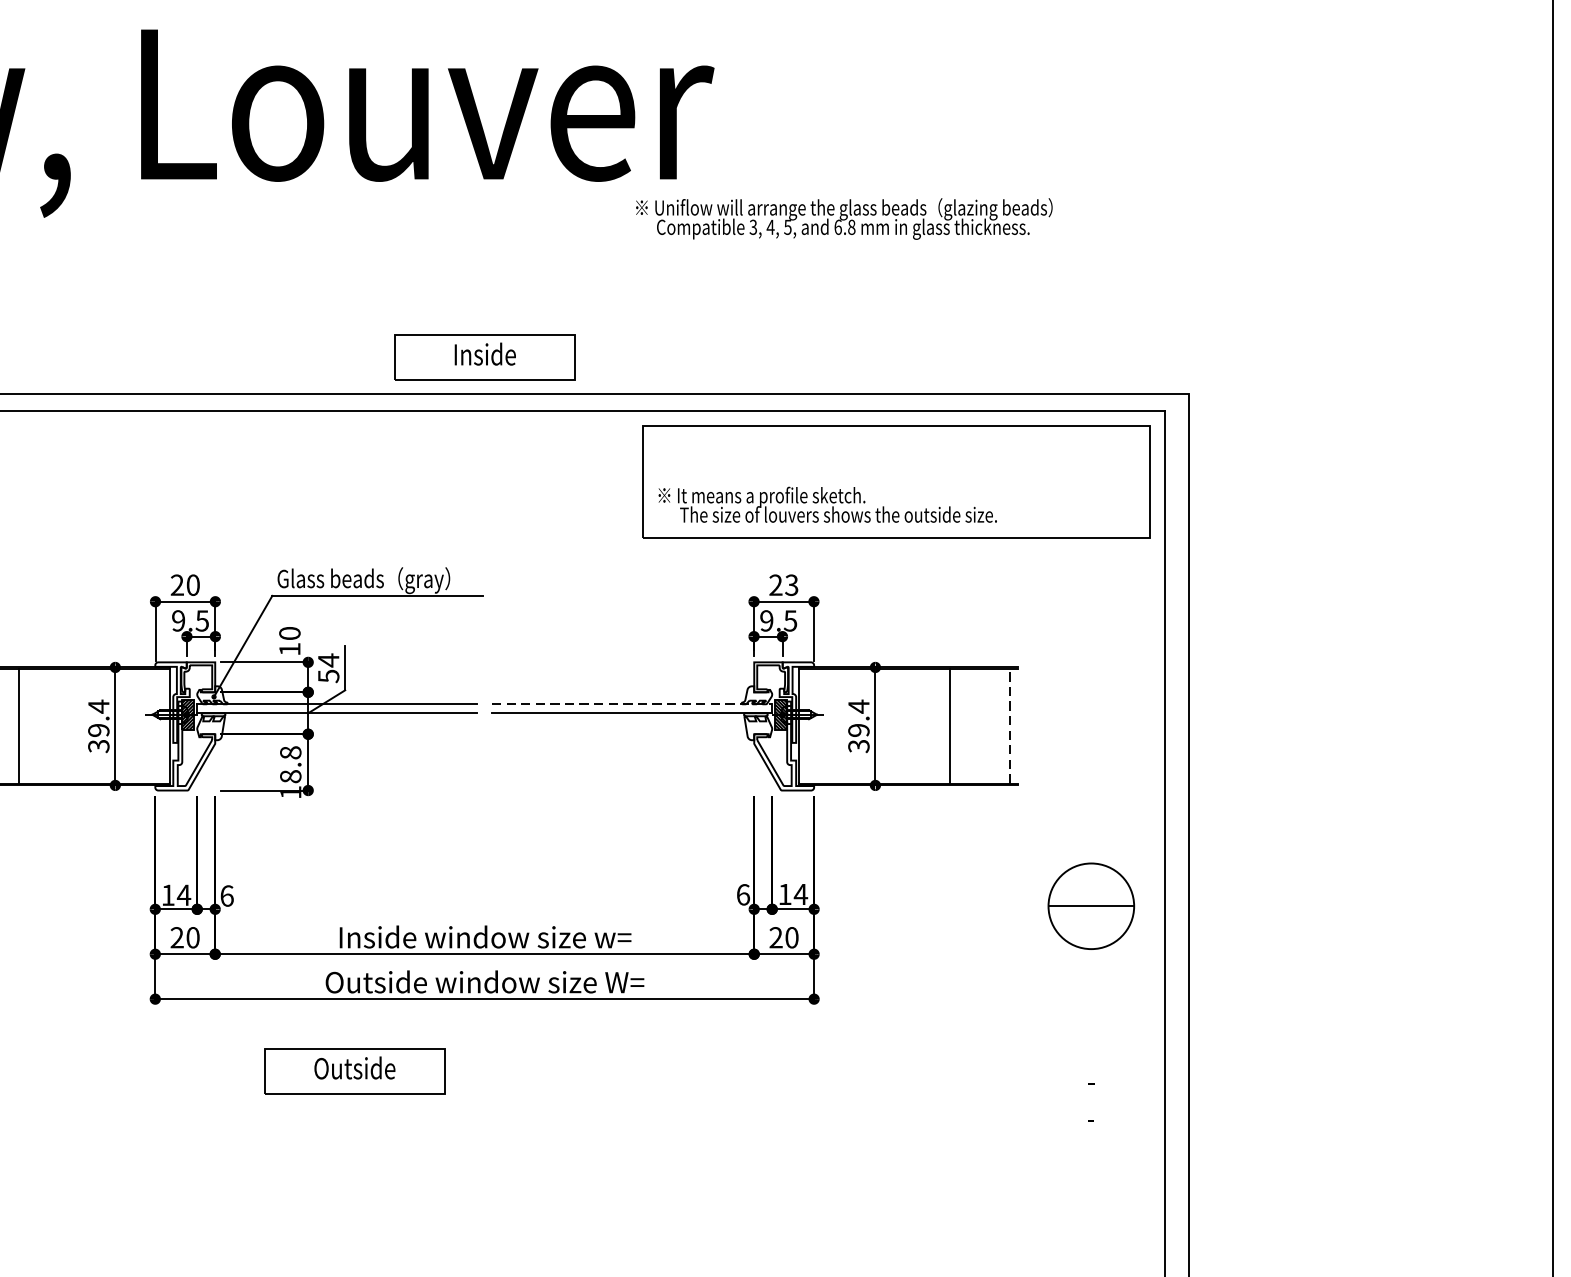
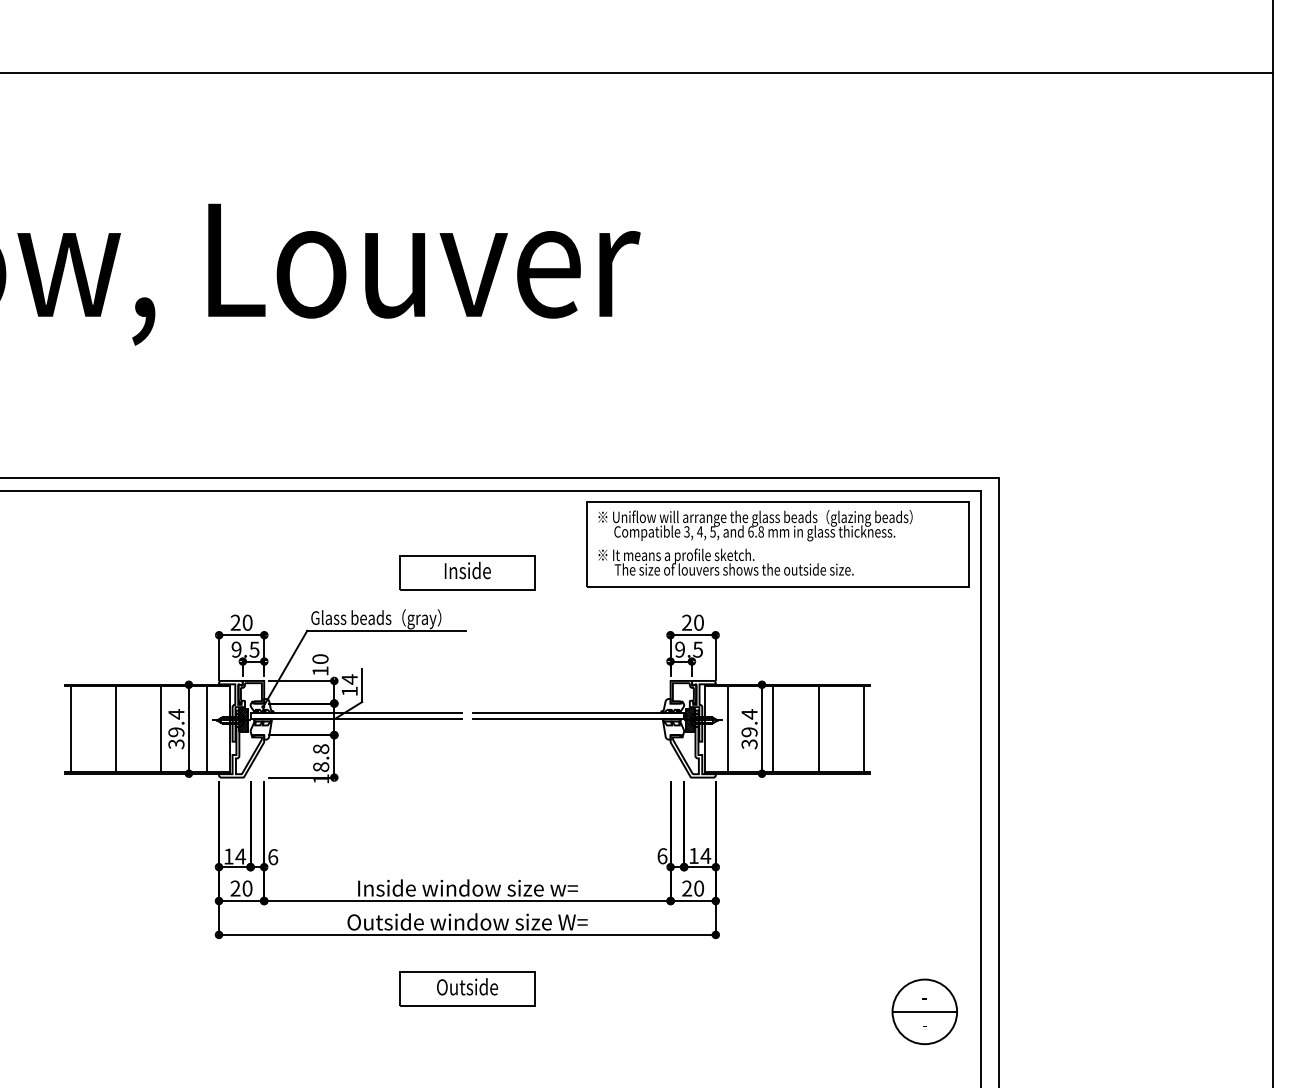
text: (844, 218) -> (755, 525), moved
part: (484, 356) -> (467, 572), moved
text: (791, 584) -> (698, 622), 23 -> 20
text: (328, 676) -> (349, 691), 54 -> 14
line: (632, 704) -> (578, 712), dashed -> solid
line: (1010, 725) -> (863, 728), dashed -> solid
line: (79, 726) -> (161, 729), added
line: (138, 726) -> (206, 729), added
line: (830, 726) -> (728, 729), added
line: (890, 726) -> (773, 729), added
part: (1090, 905) -> (924, 1011), moved
part: (354, 1070) -> (467, 988), moved

